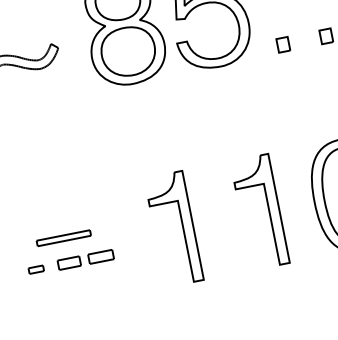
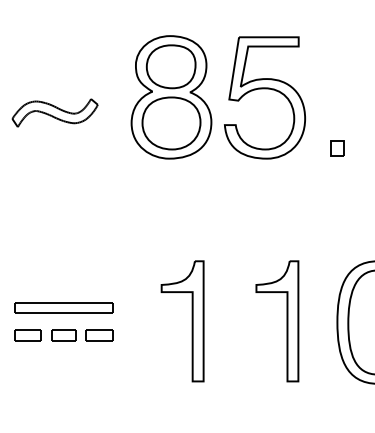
part: (63, 237) -> (63, 307), size x1.67
part: (35, 269) -> (27, 335), size x1.67

